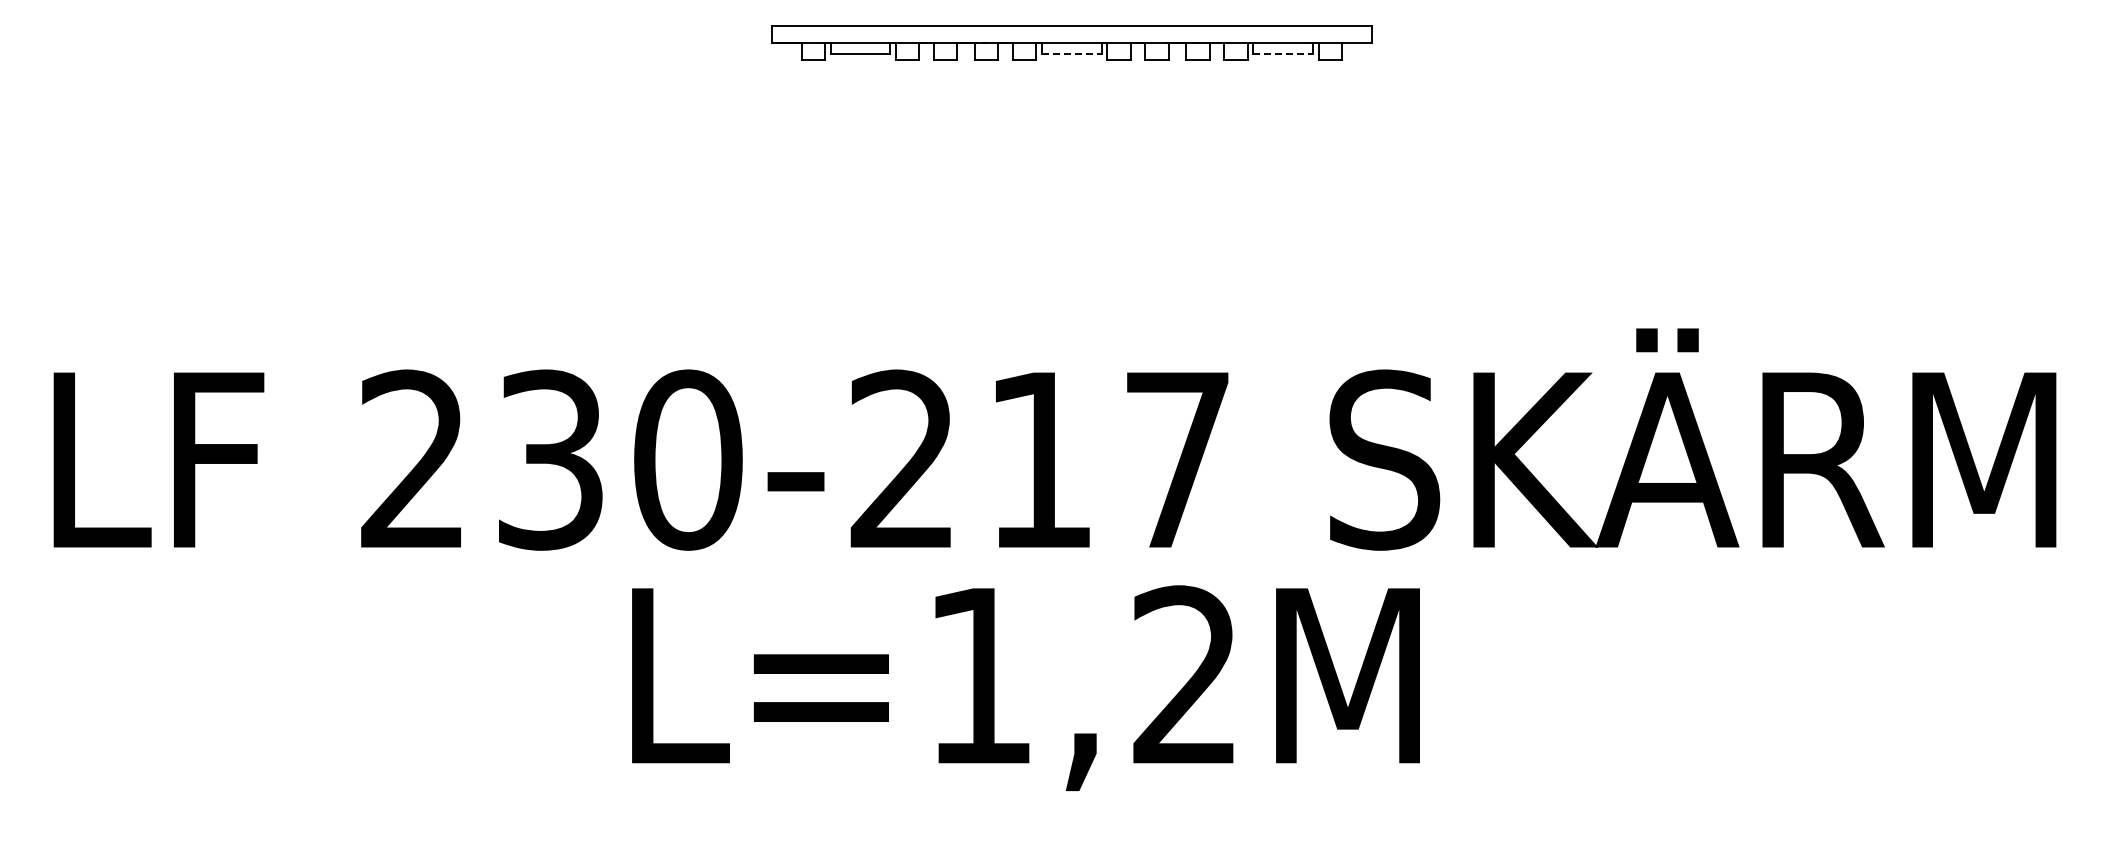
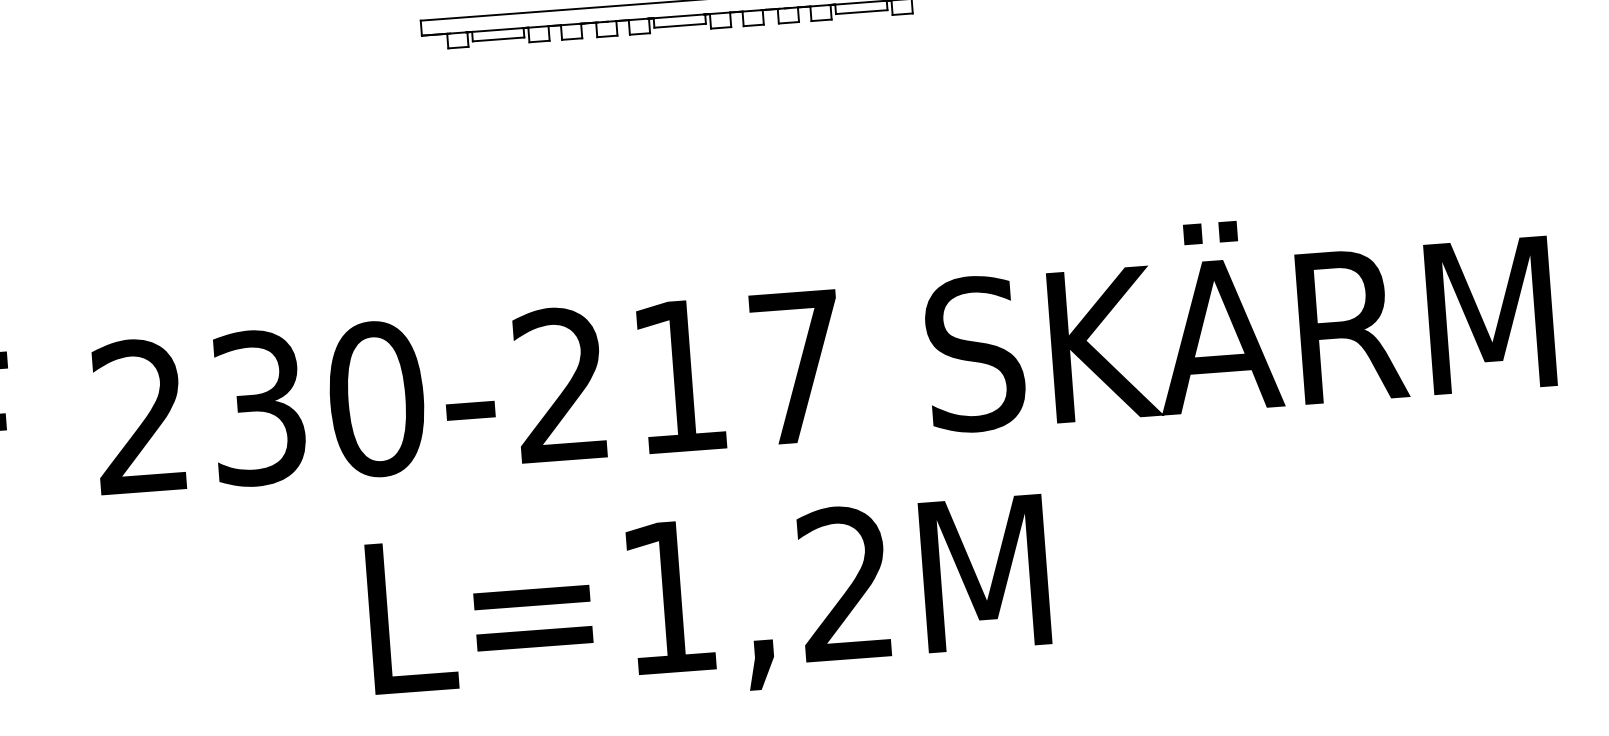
line: (1071, 54) -> (679, 25), dashed -> solid
line: (1283, 54) -> (862, 12), dashed -> solid
text: (1025, 687) -> (708, 604), moved

